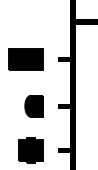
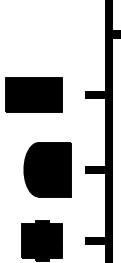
part: (33, 106) -> (45, 170), size x1.6

